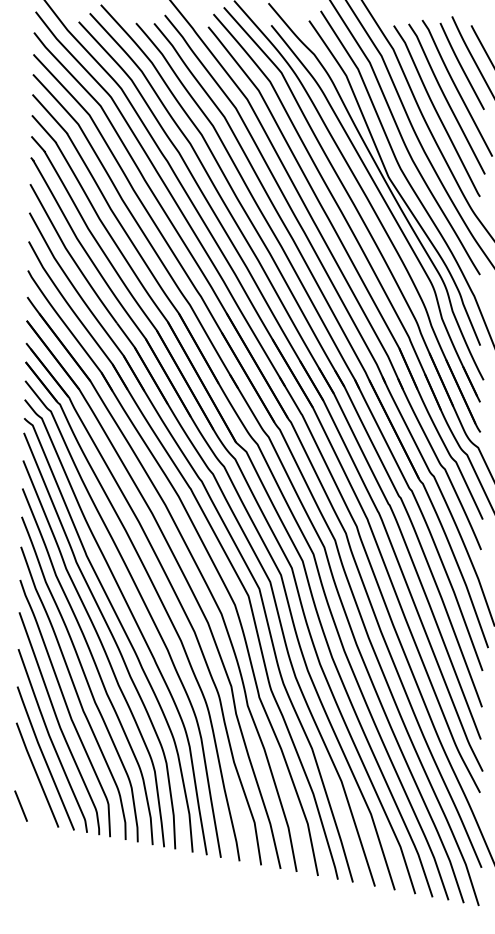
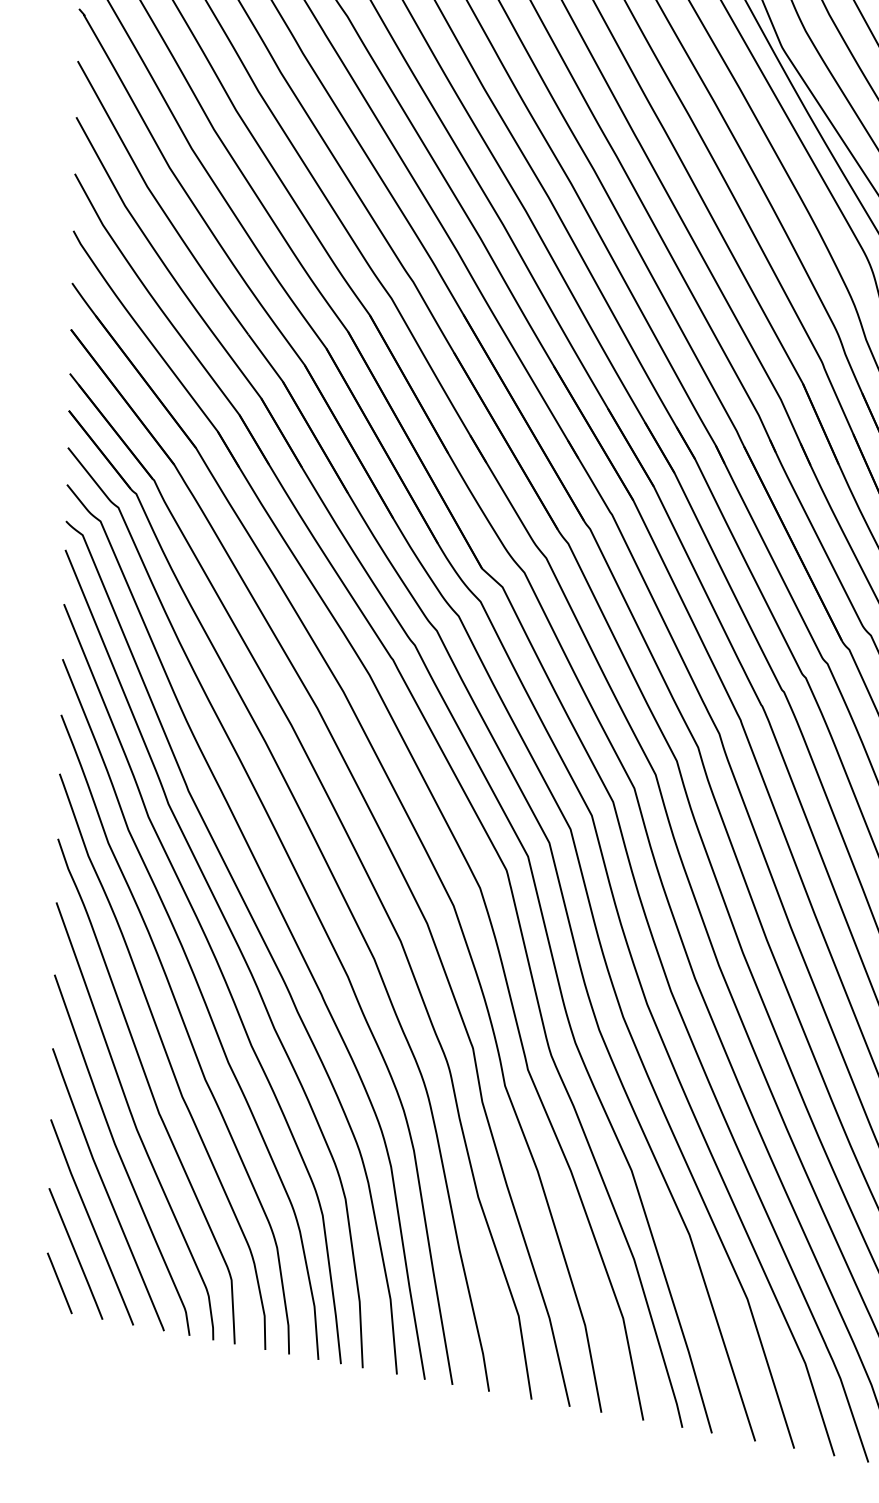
line: (29, 790) -> (76, 1252), added

